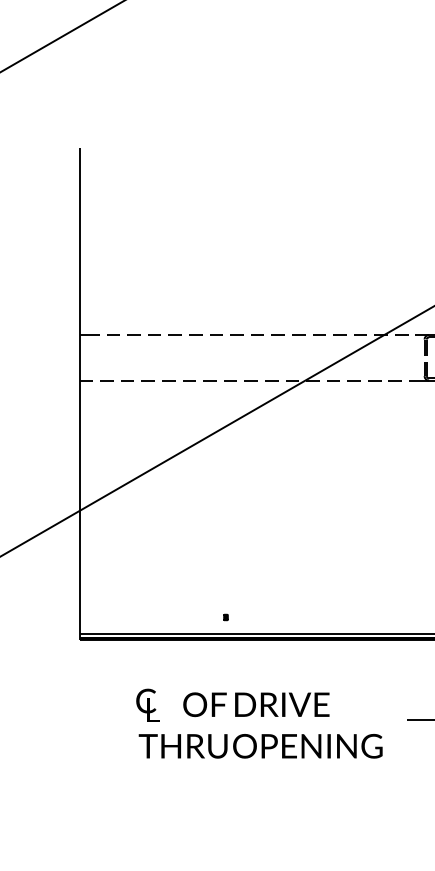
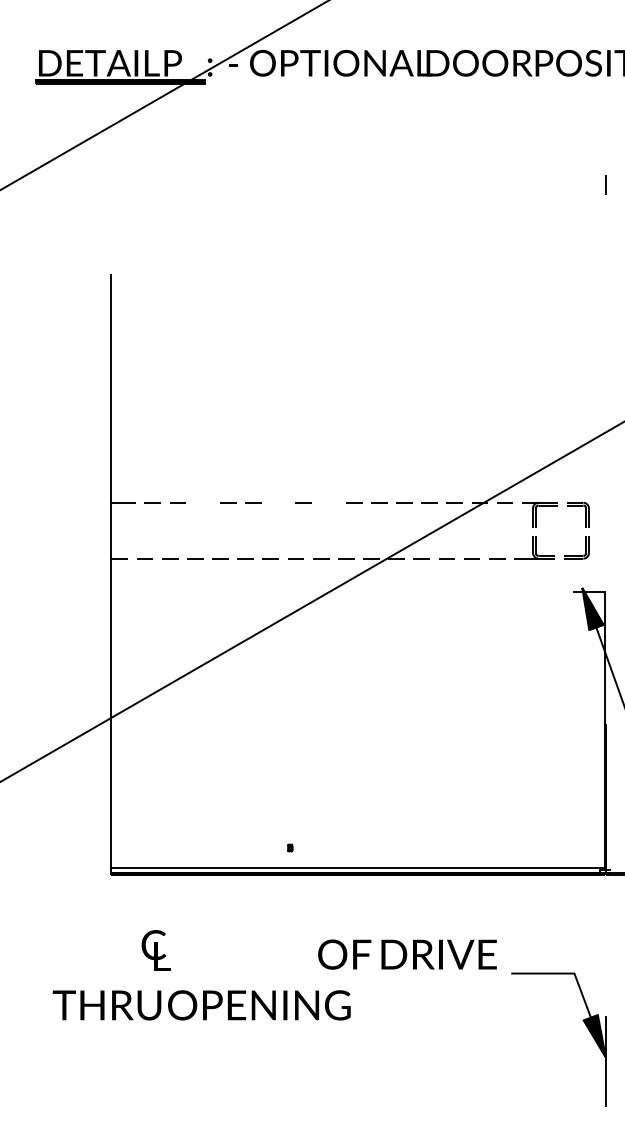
line: (154, 334) -> (203, 502), removed
line: (216, 334) -> (278, 502), removed
line: (257, 334) -> (328, 502), removed
text: (256, 704) -> (407, 954), moved
text: (147, 705) -> (155, 950), moved
text: (260, 746) -> (201, 1005), moved

